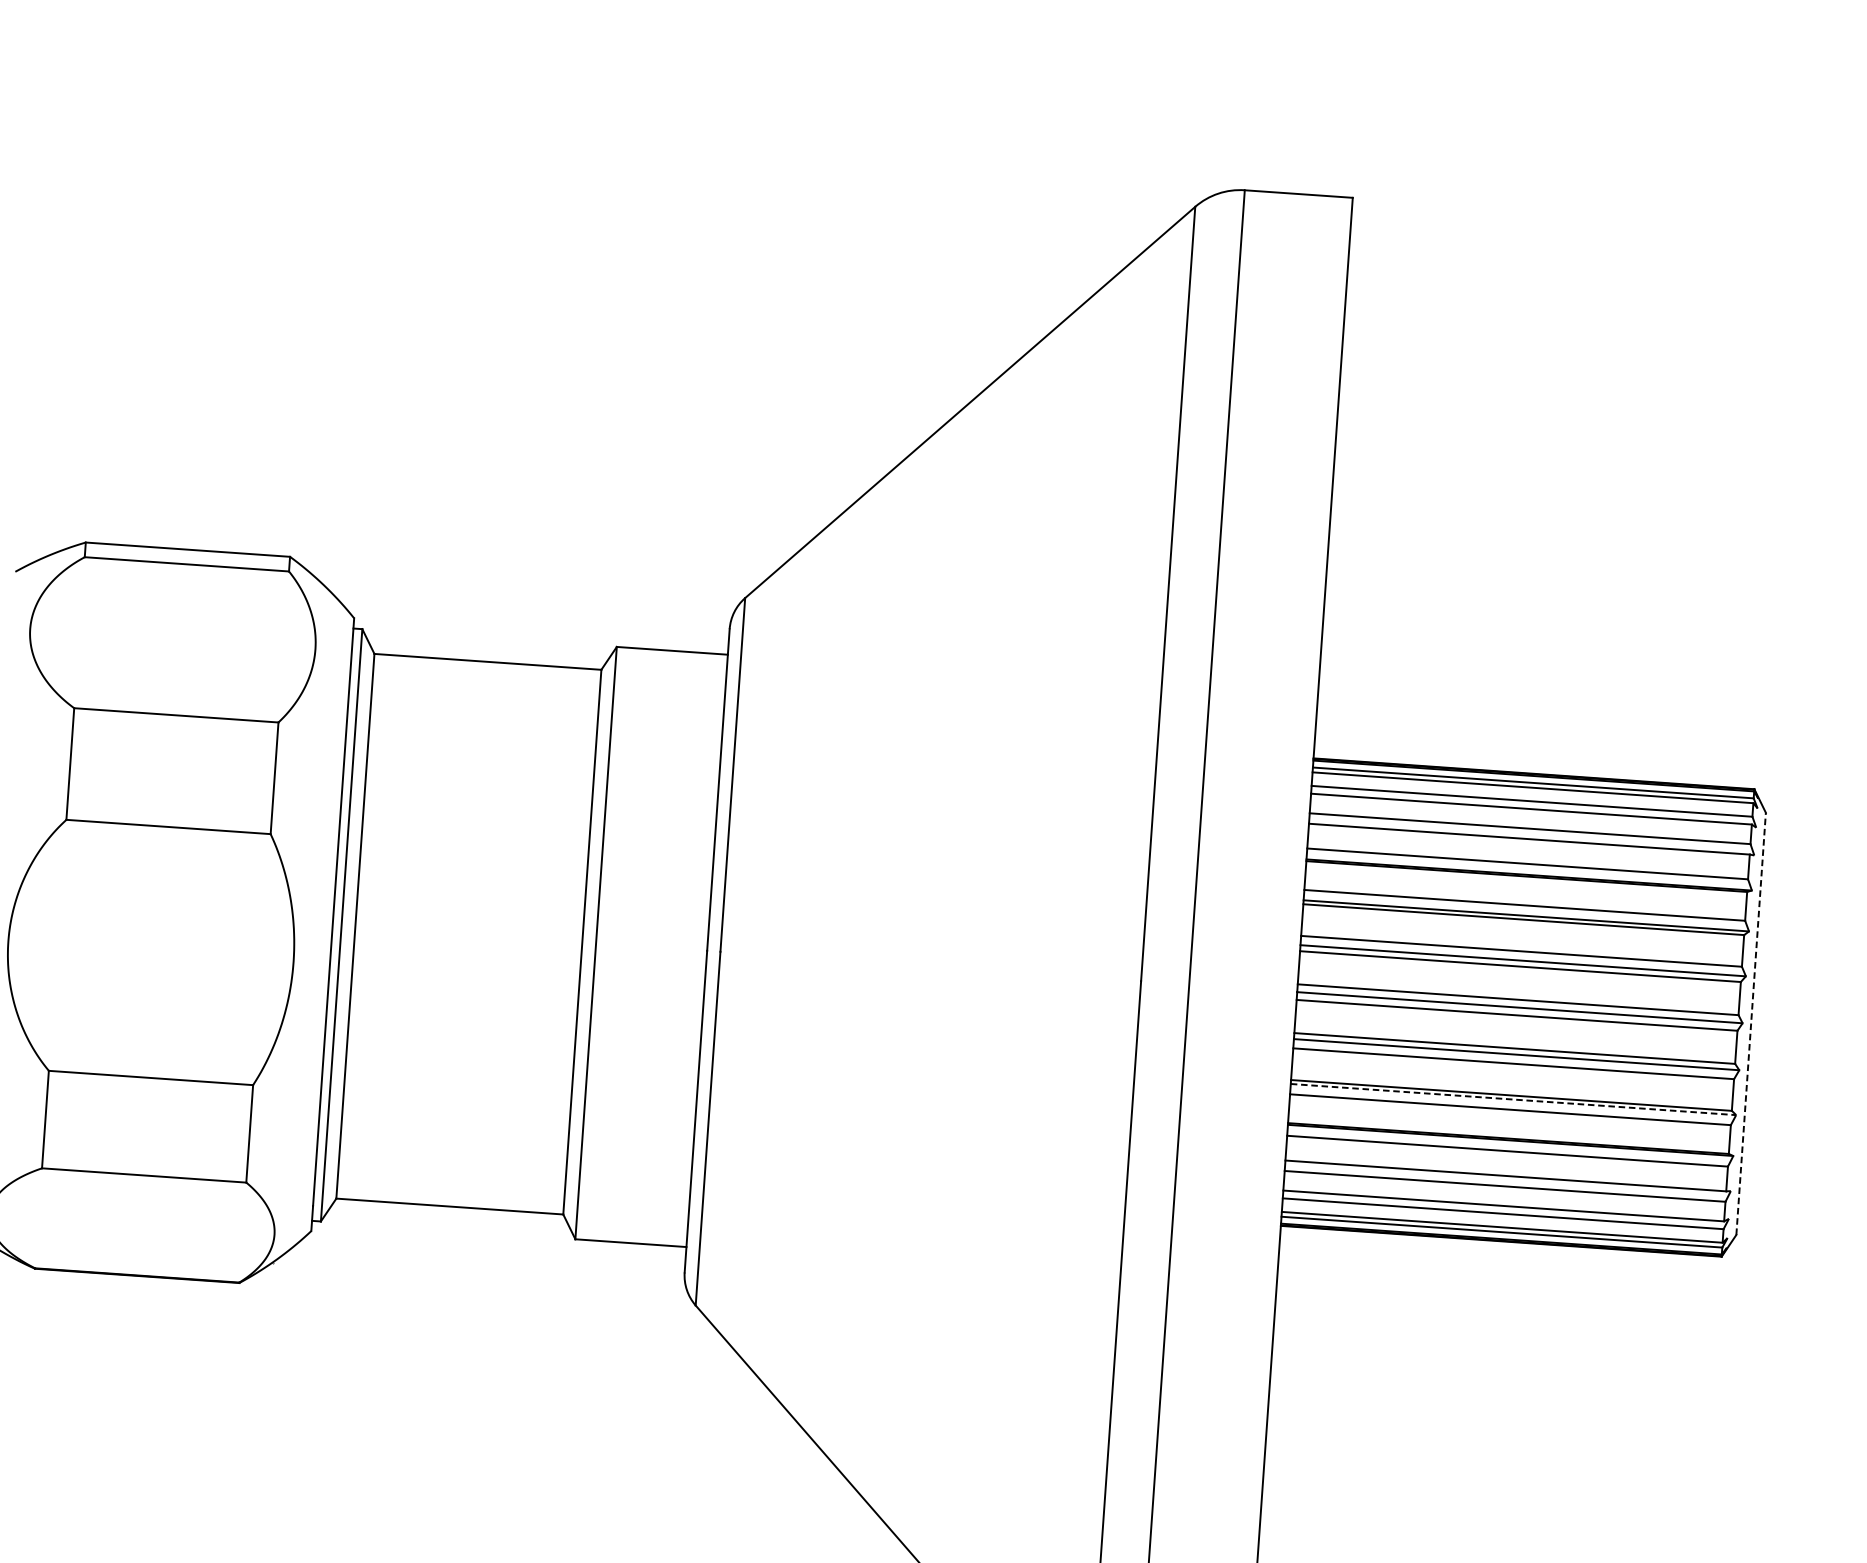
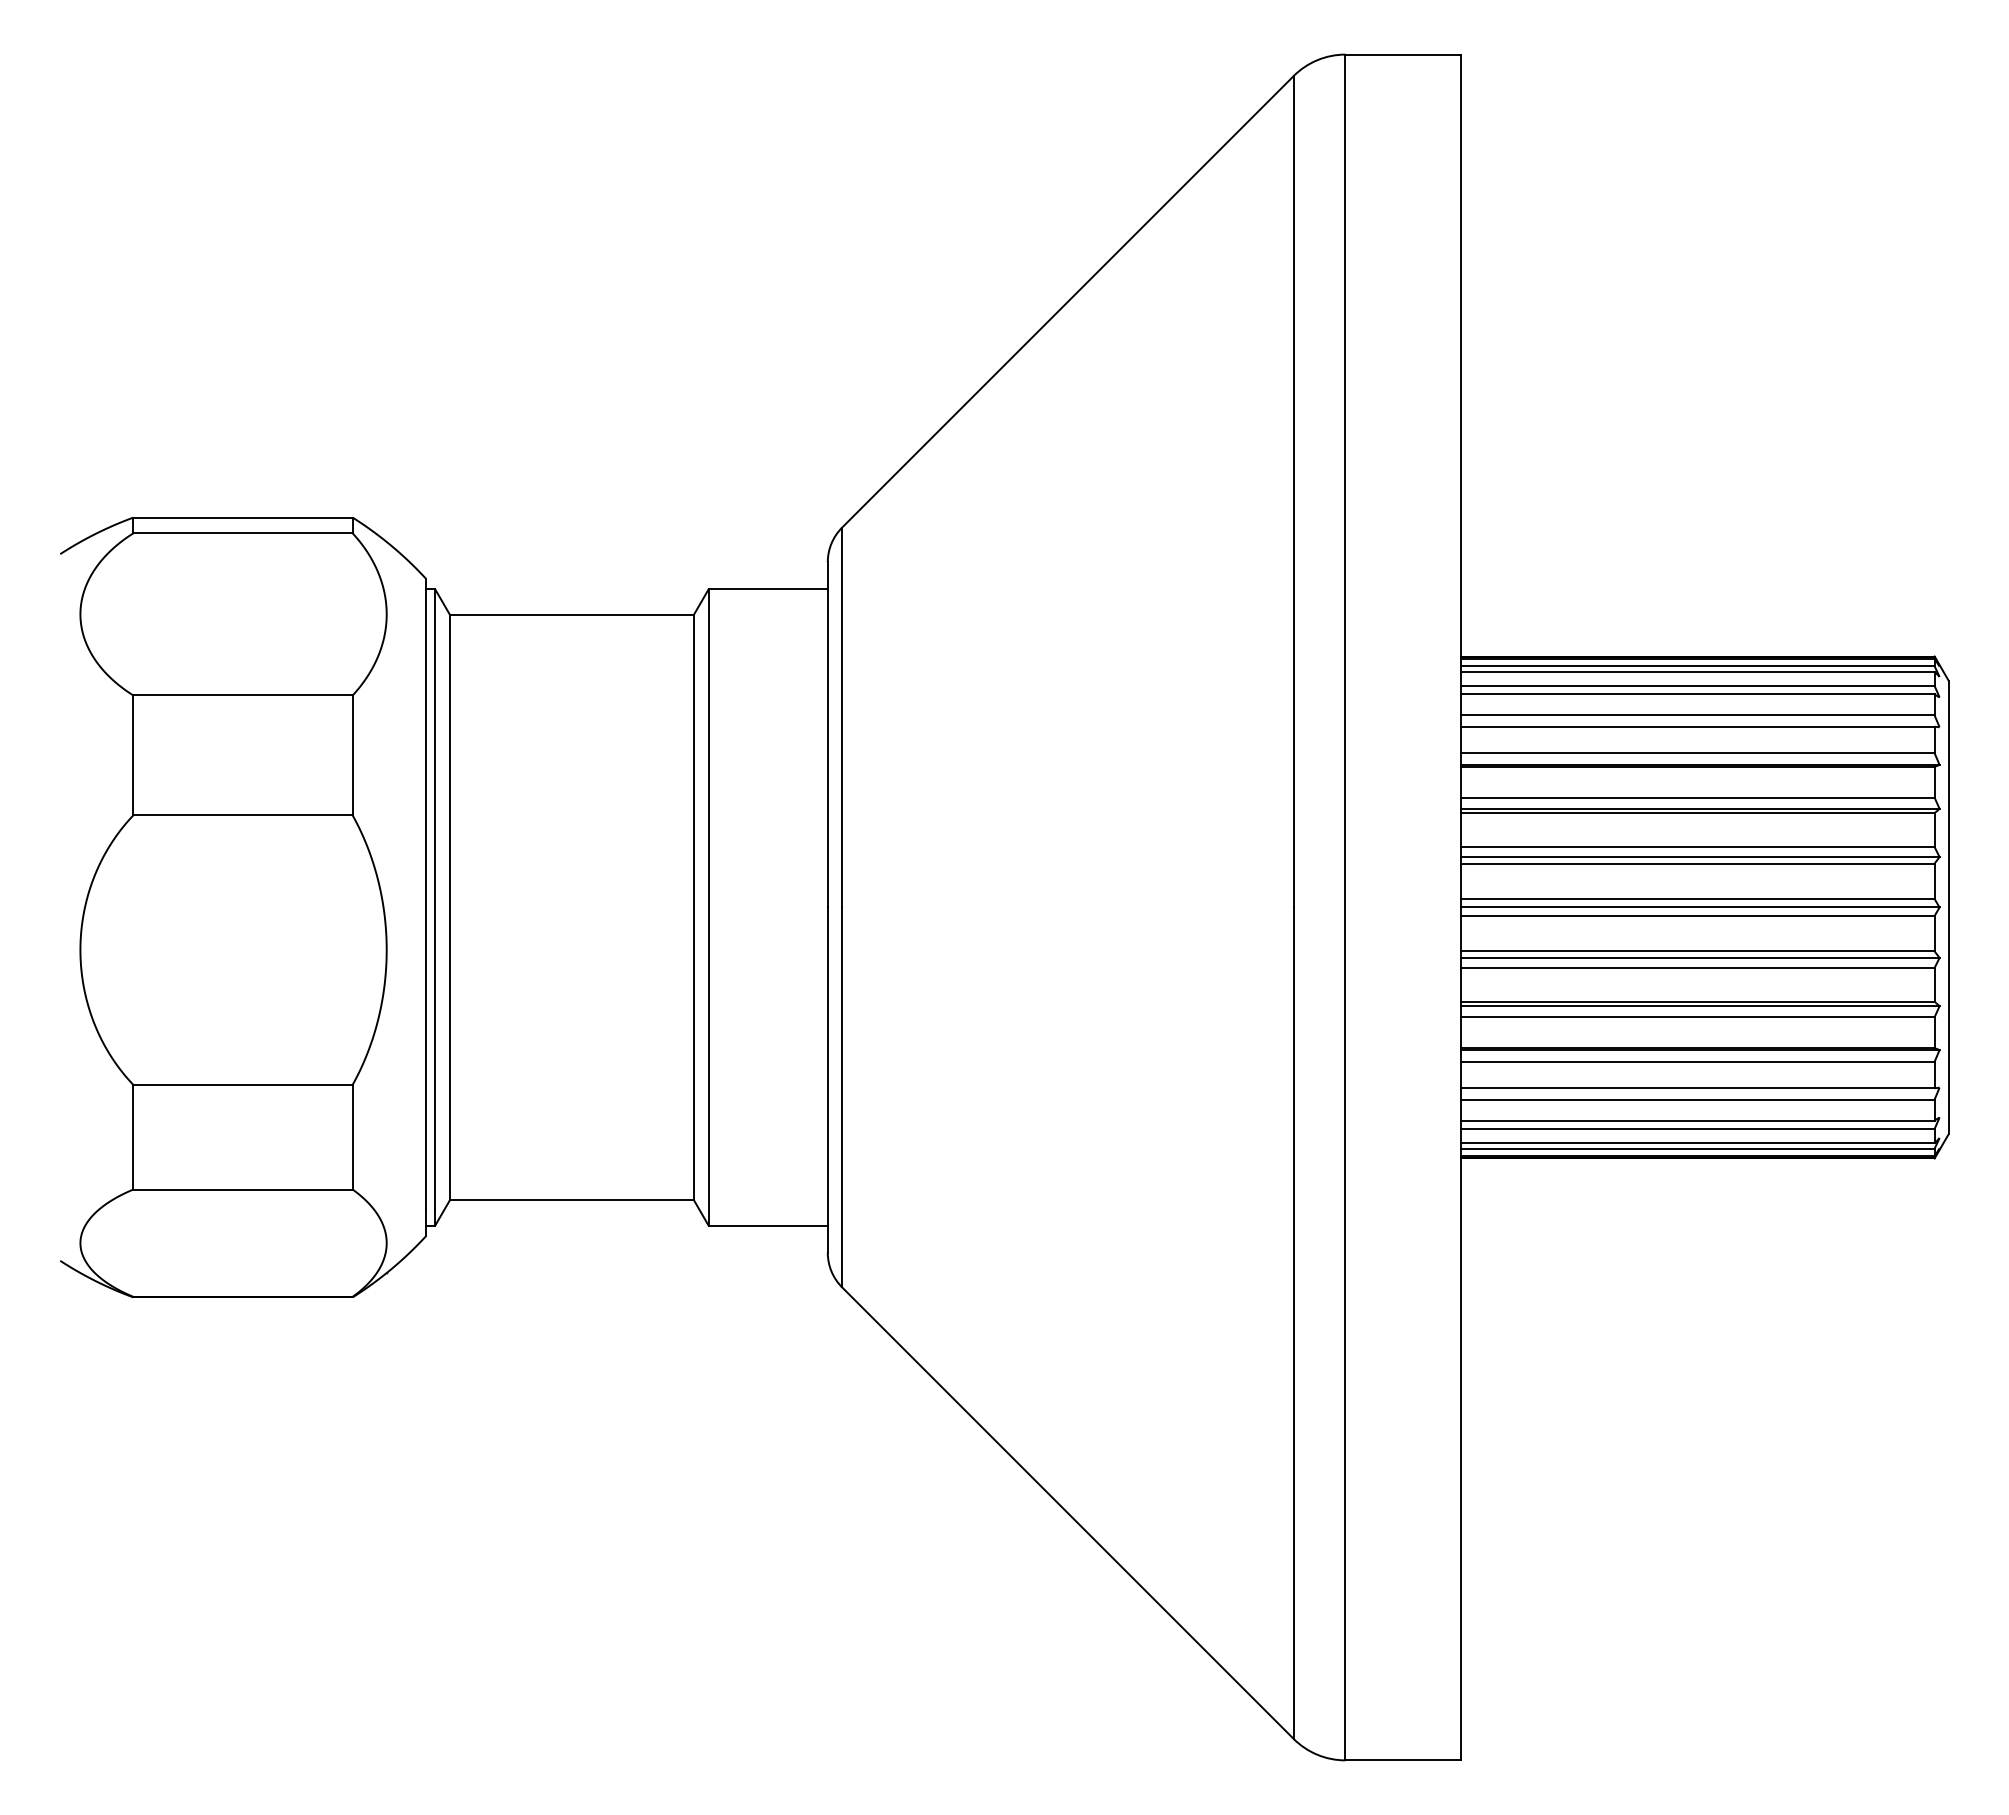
line: (1750, 1023) -> (1948, 907), dashed -> solid
line: (1513, 1099) -> (1700, 1006), dashed -> solid

